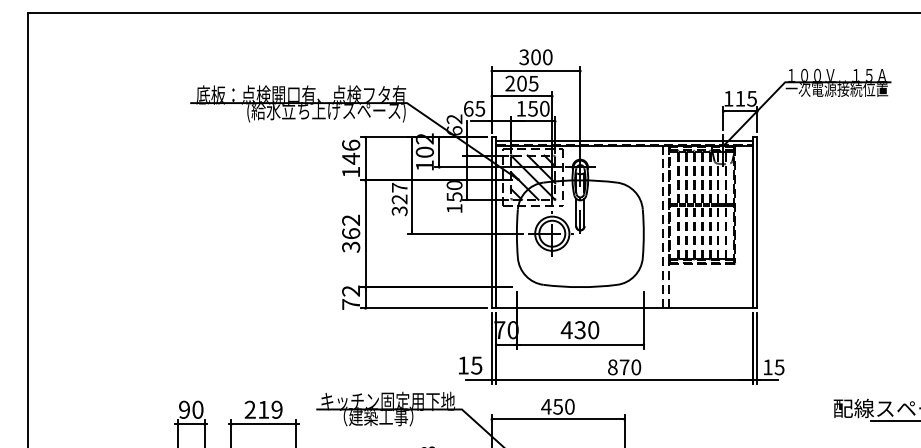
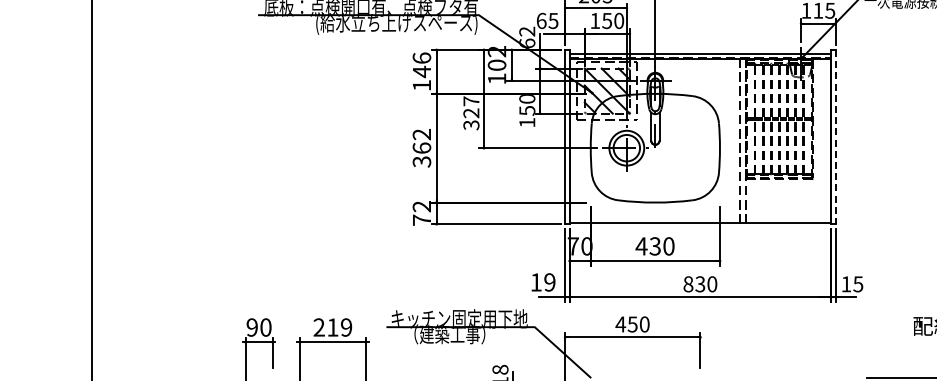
line: (757, 222) -> (835, 136), solid -> dashed
text: (476, 365) -> (549, 282), 15 -> 19
text: (624, 367) -> (700, 284), 870 -> 830

